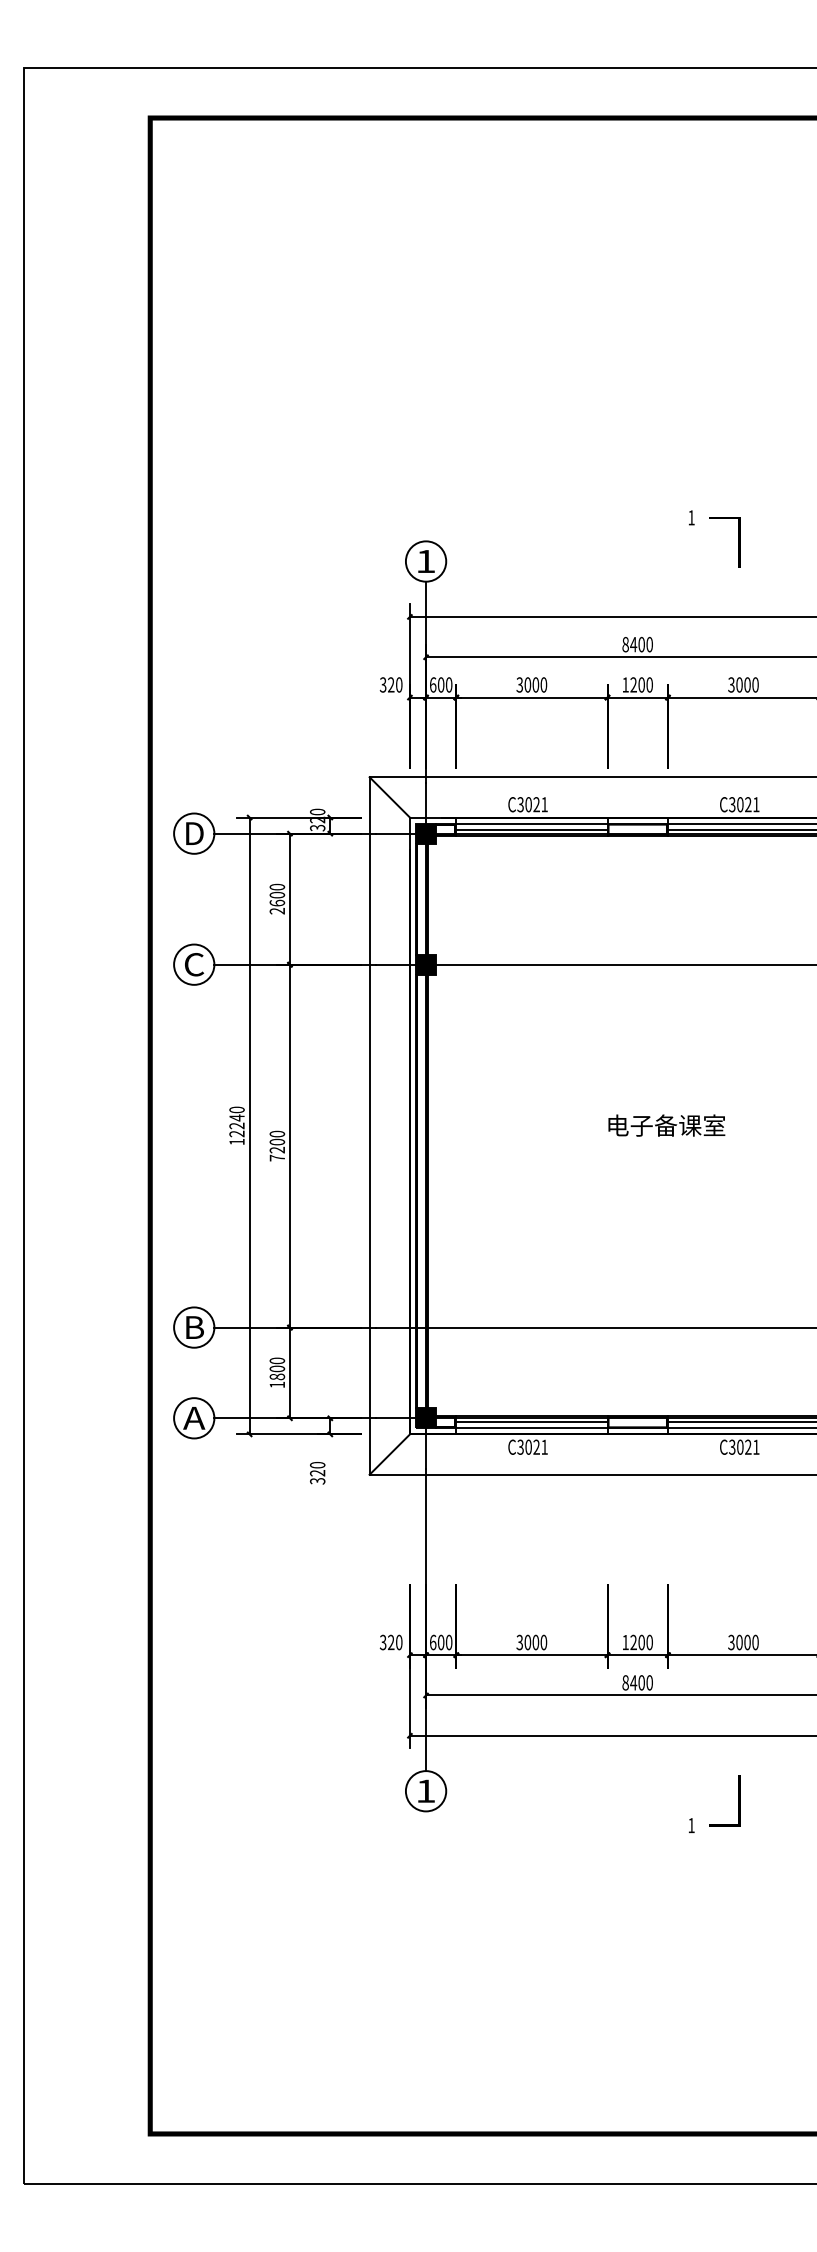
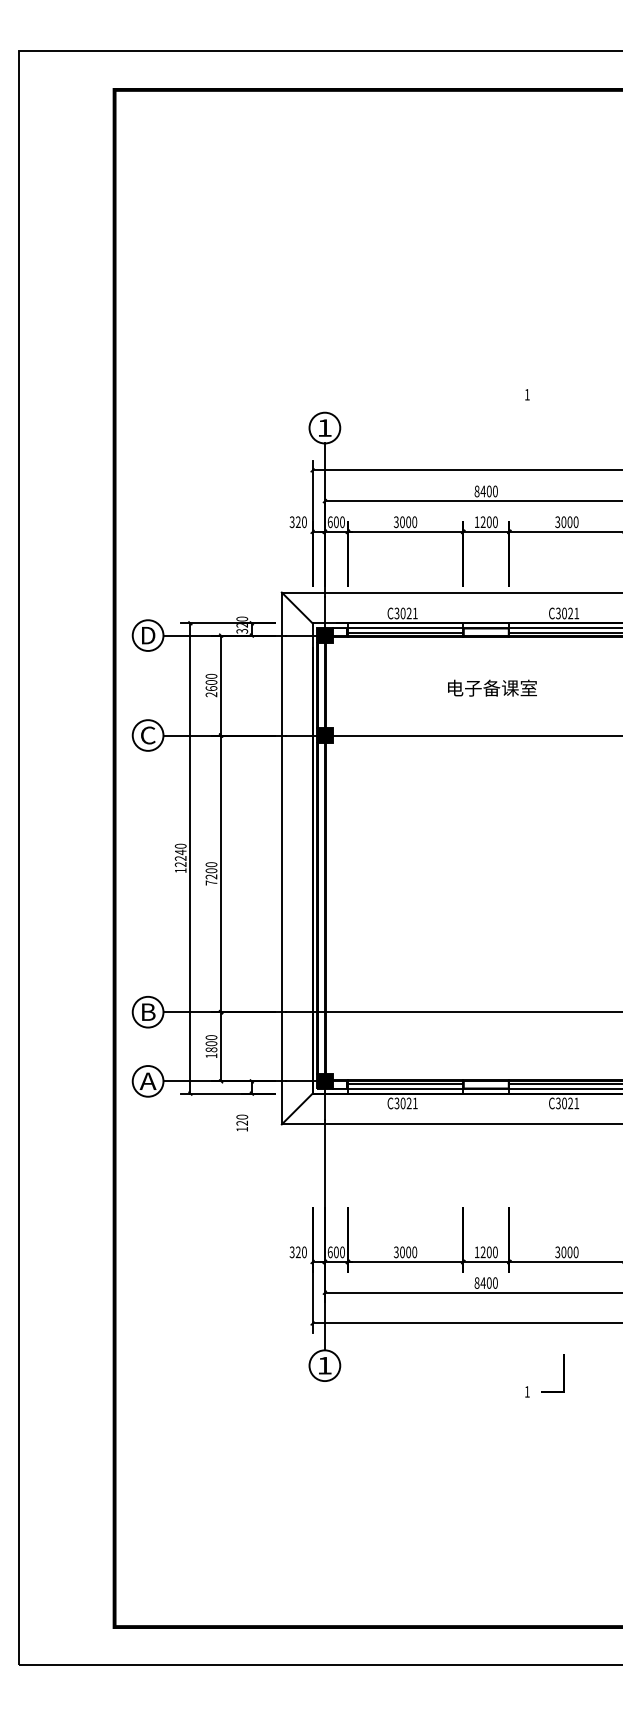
line: (738, 542) -> (563, 413), removed
text: (666, 1124) -> (492, 687), moved
text: (318, 1481) -> (242, 1129), 320 -> 120

